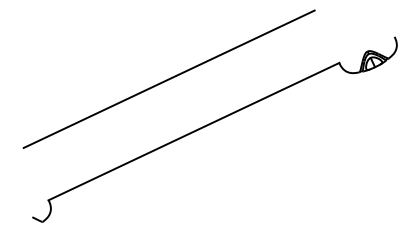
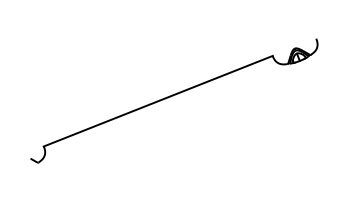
line: (168, 78) -> (141, 59), removed

